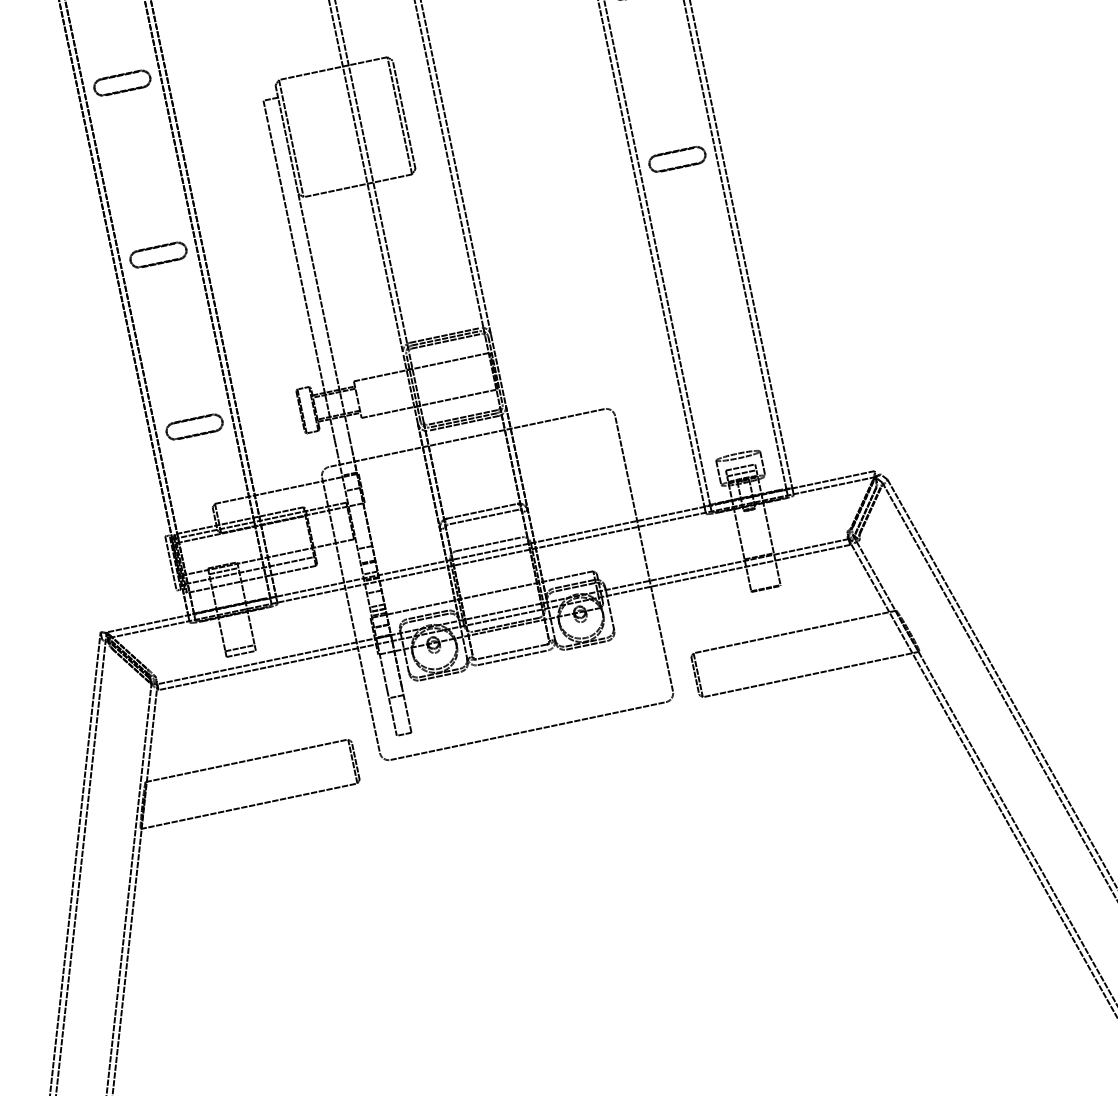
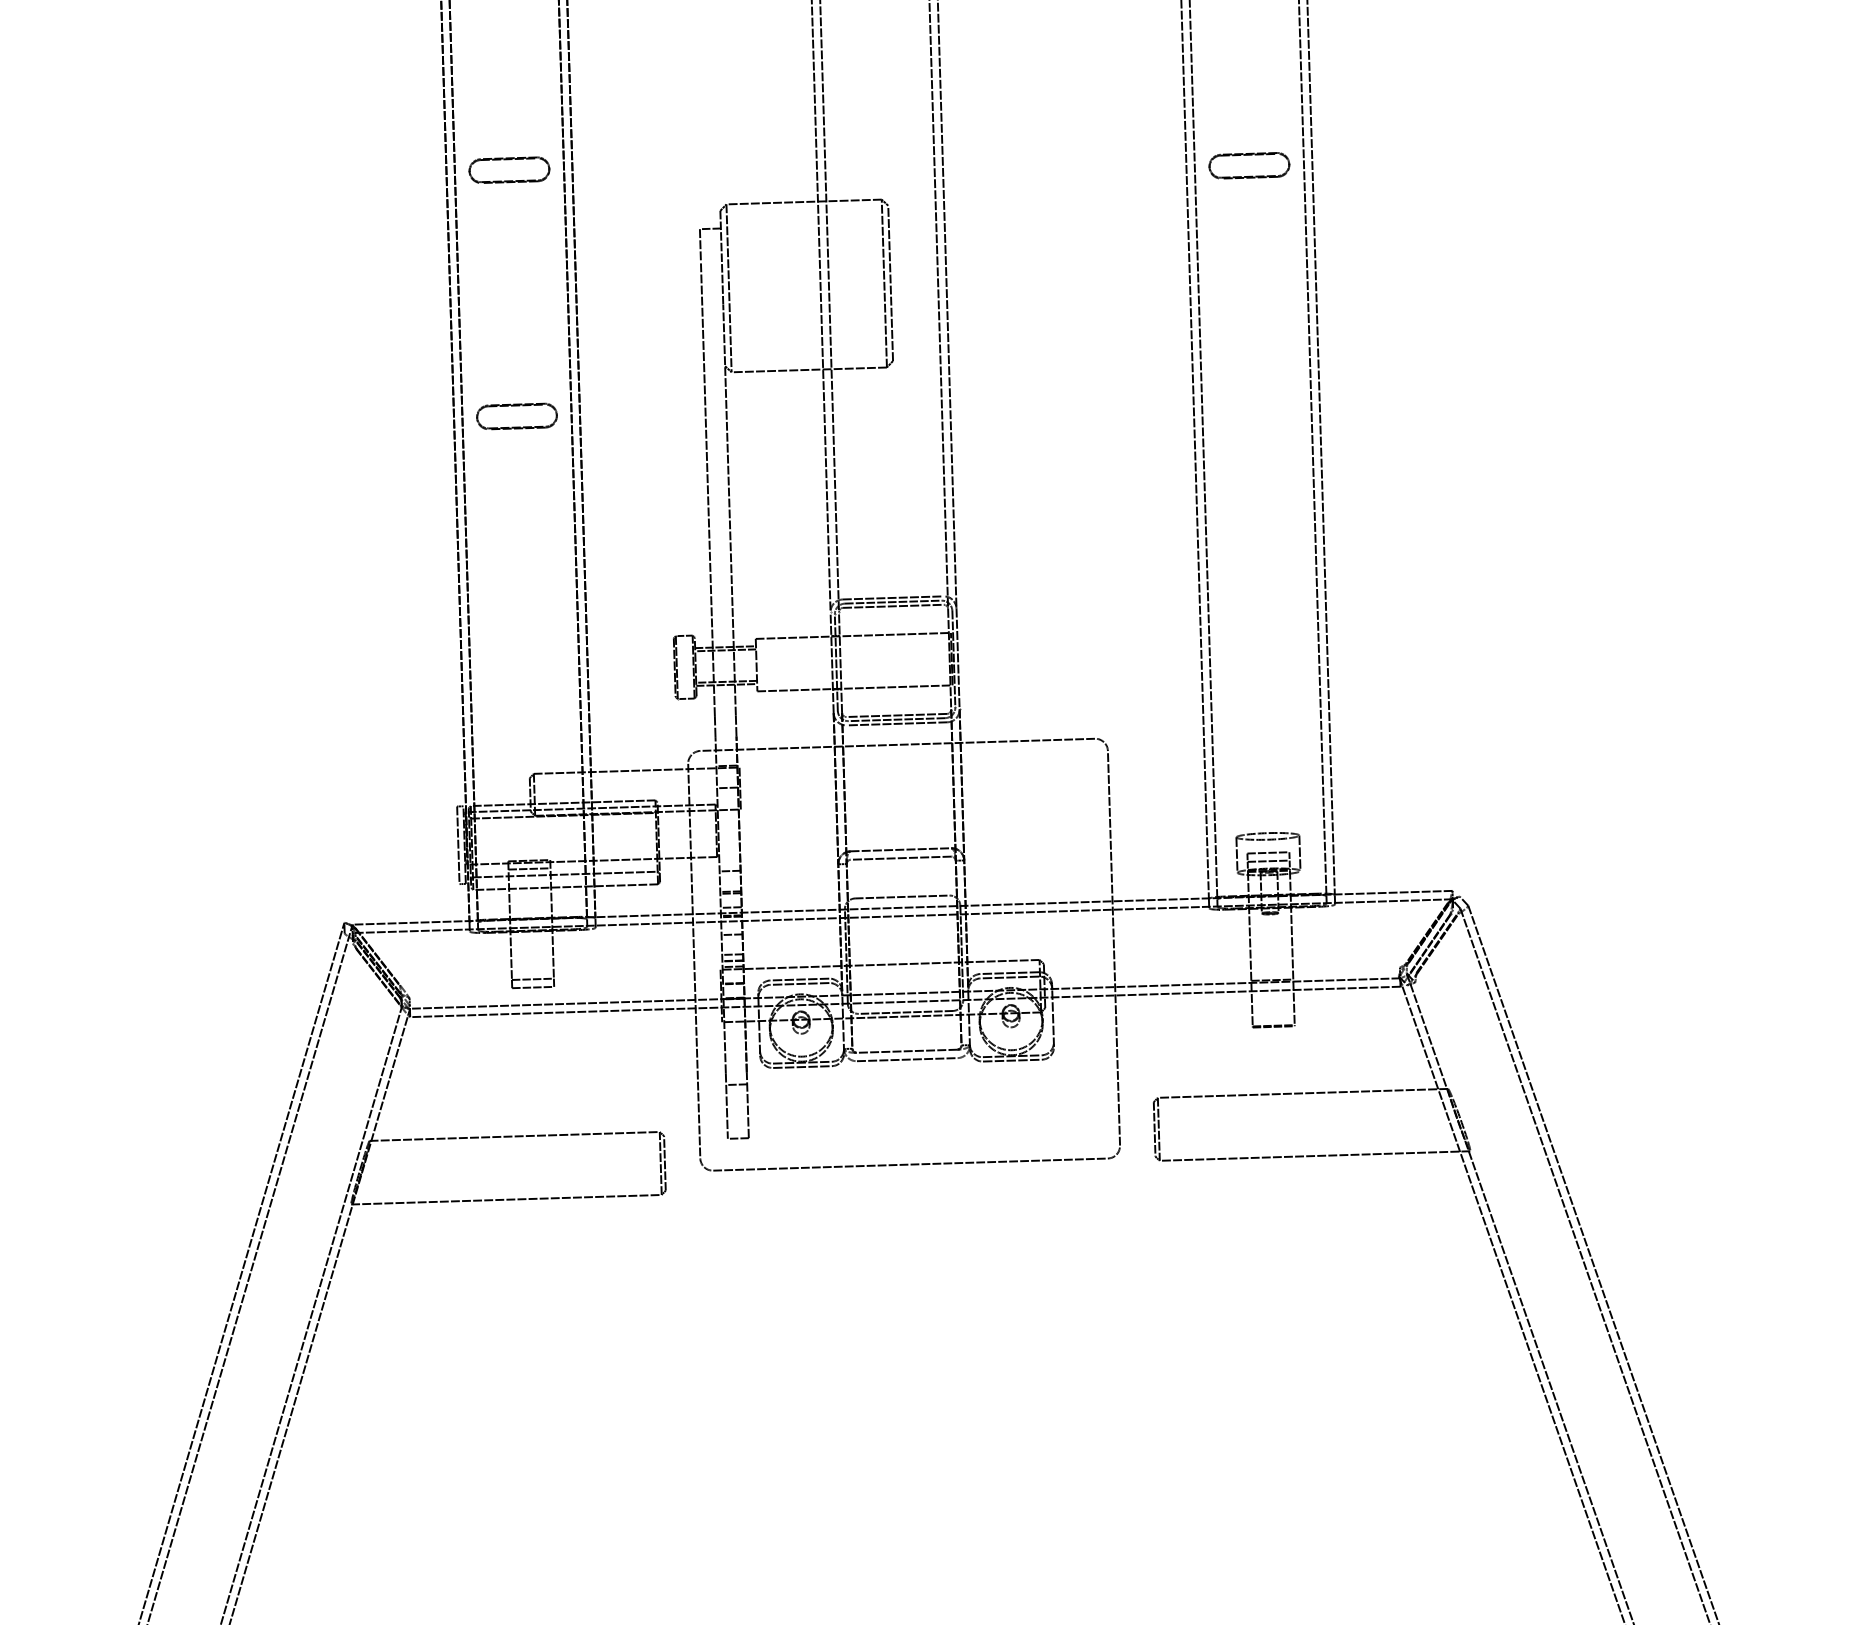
part: (677, 159) -> (1256, 411), removed
part: (194, 426) -> (524, 662), removed

